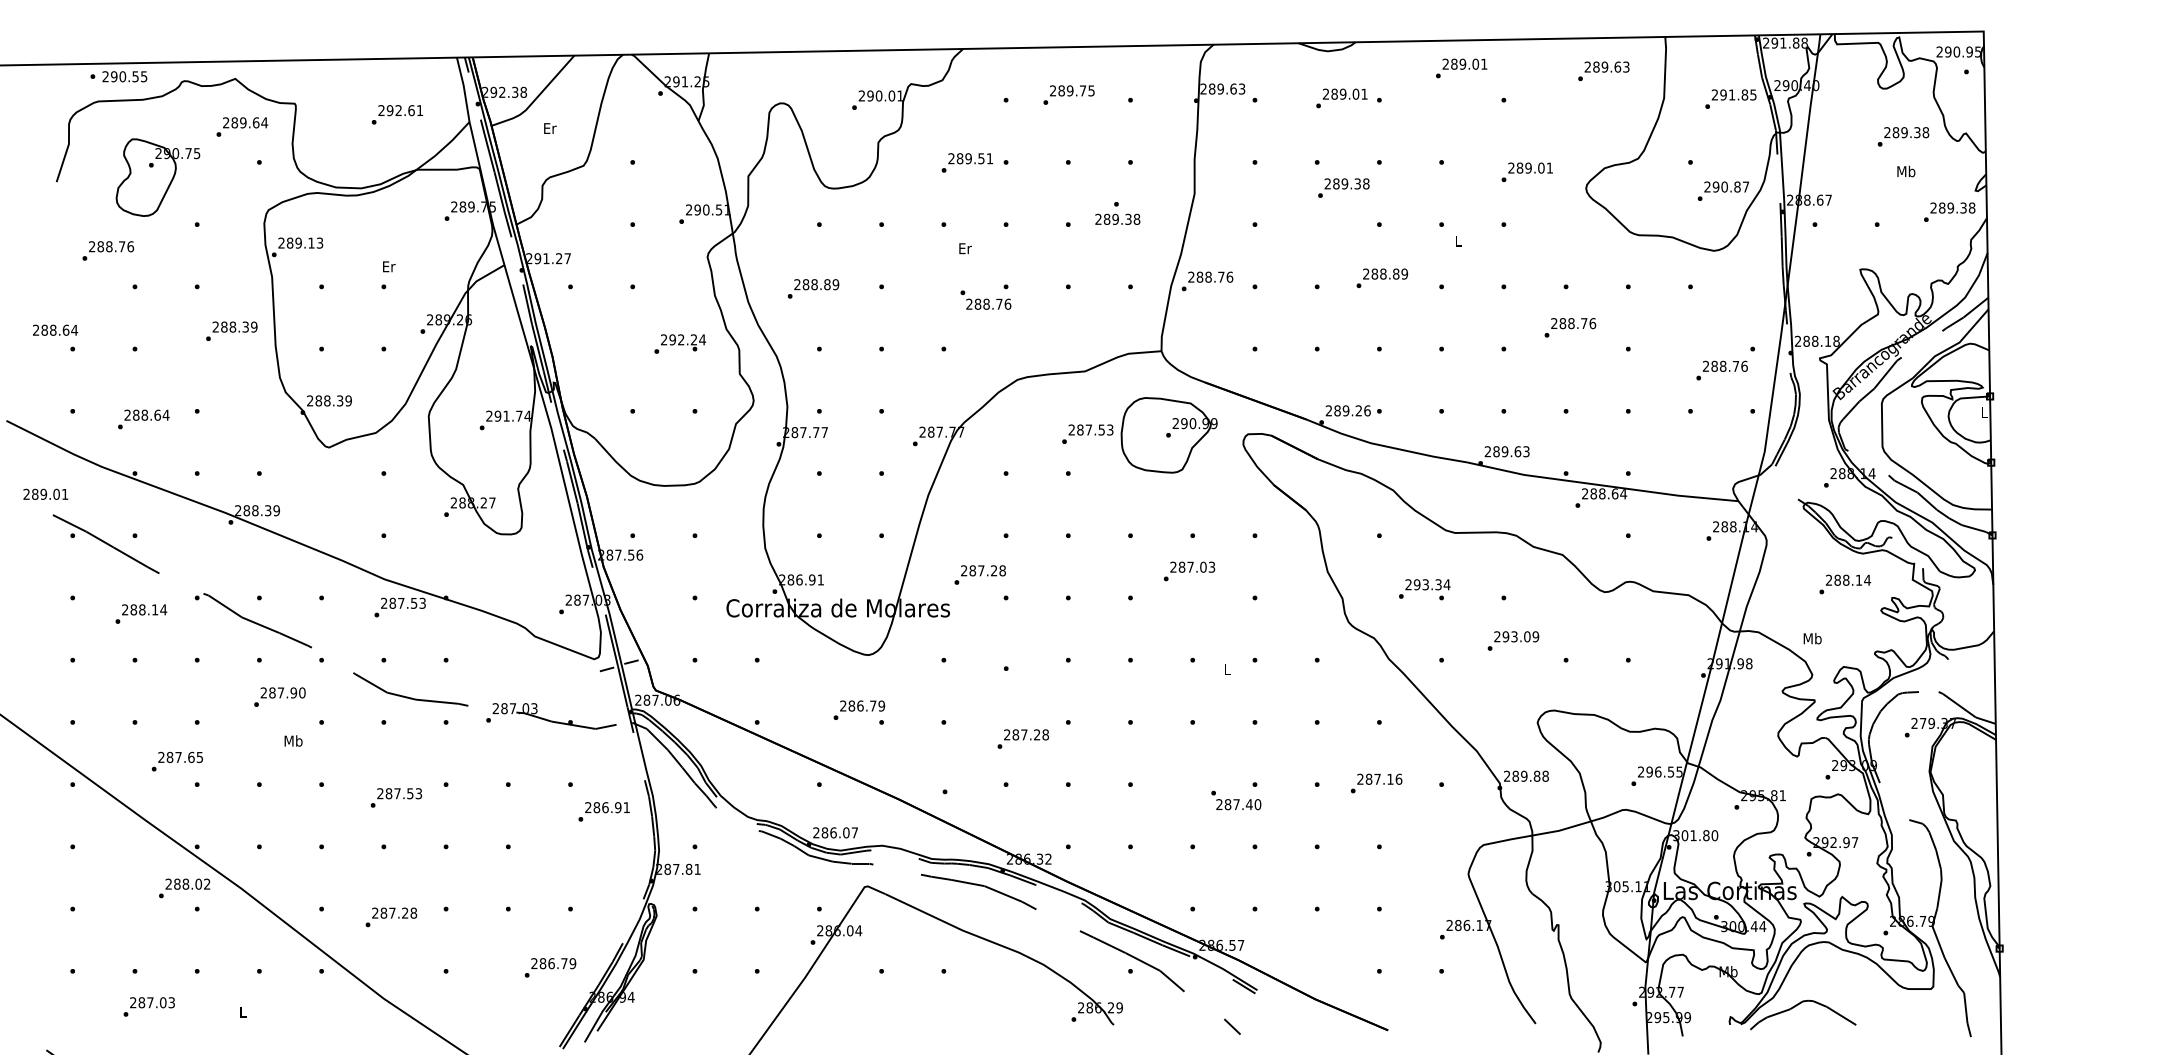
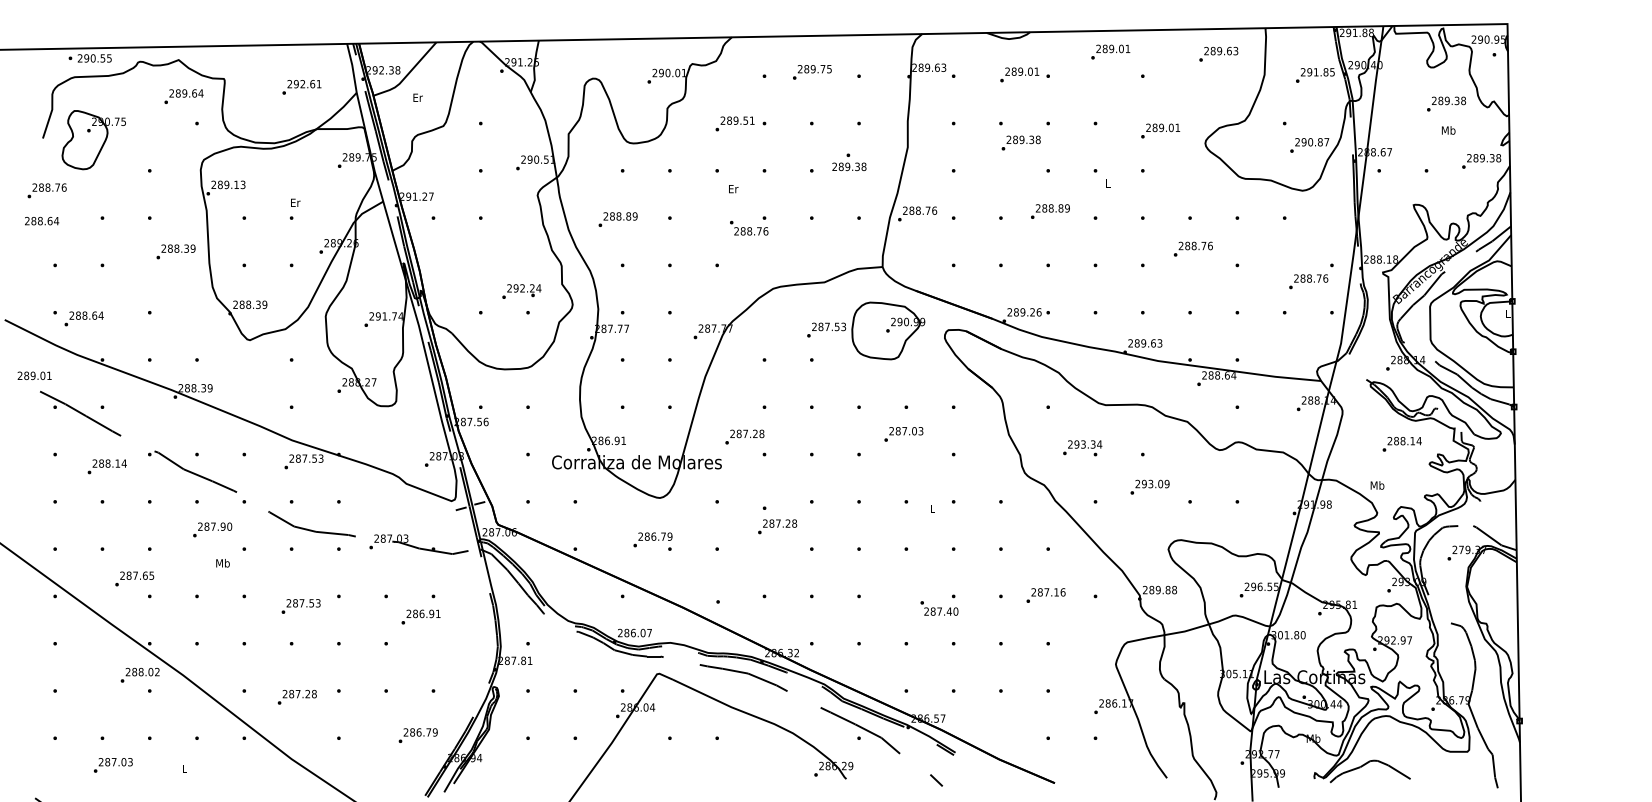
part: (157, 178) -> (93, 140), moved
text: (107, 250) -> (46, 190), moved
text: (56, 329) -> (42, 220), moved
text: (679, 343) -> (521, 291), moved
text: (142, 418) -> (83, 318), moved
text: (1023, 738) -> (777, 526), moved
text: (603, 811) -> (420, 616), moved

